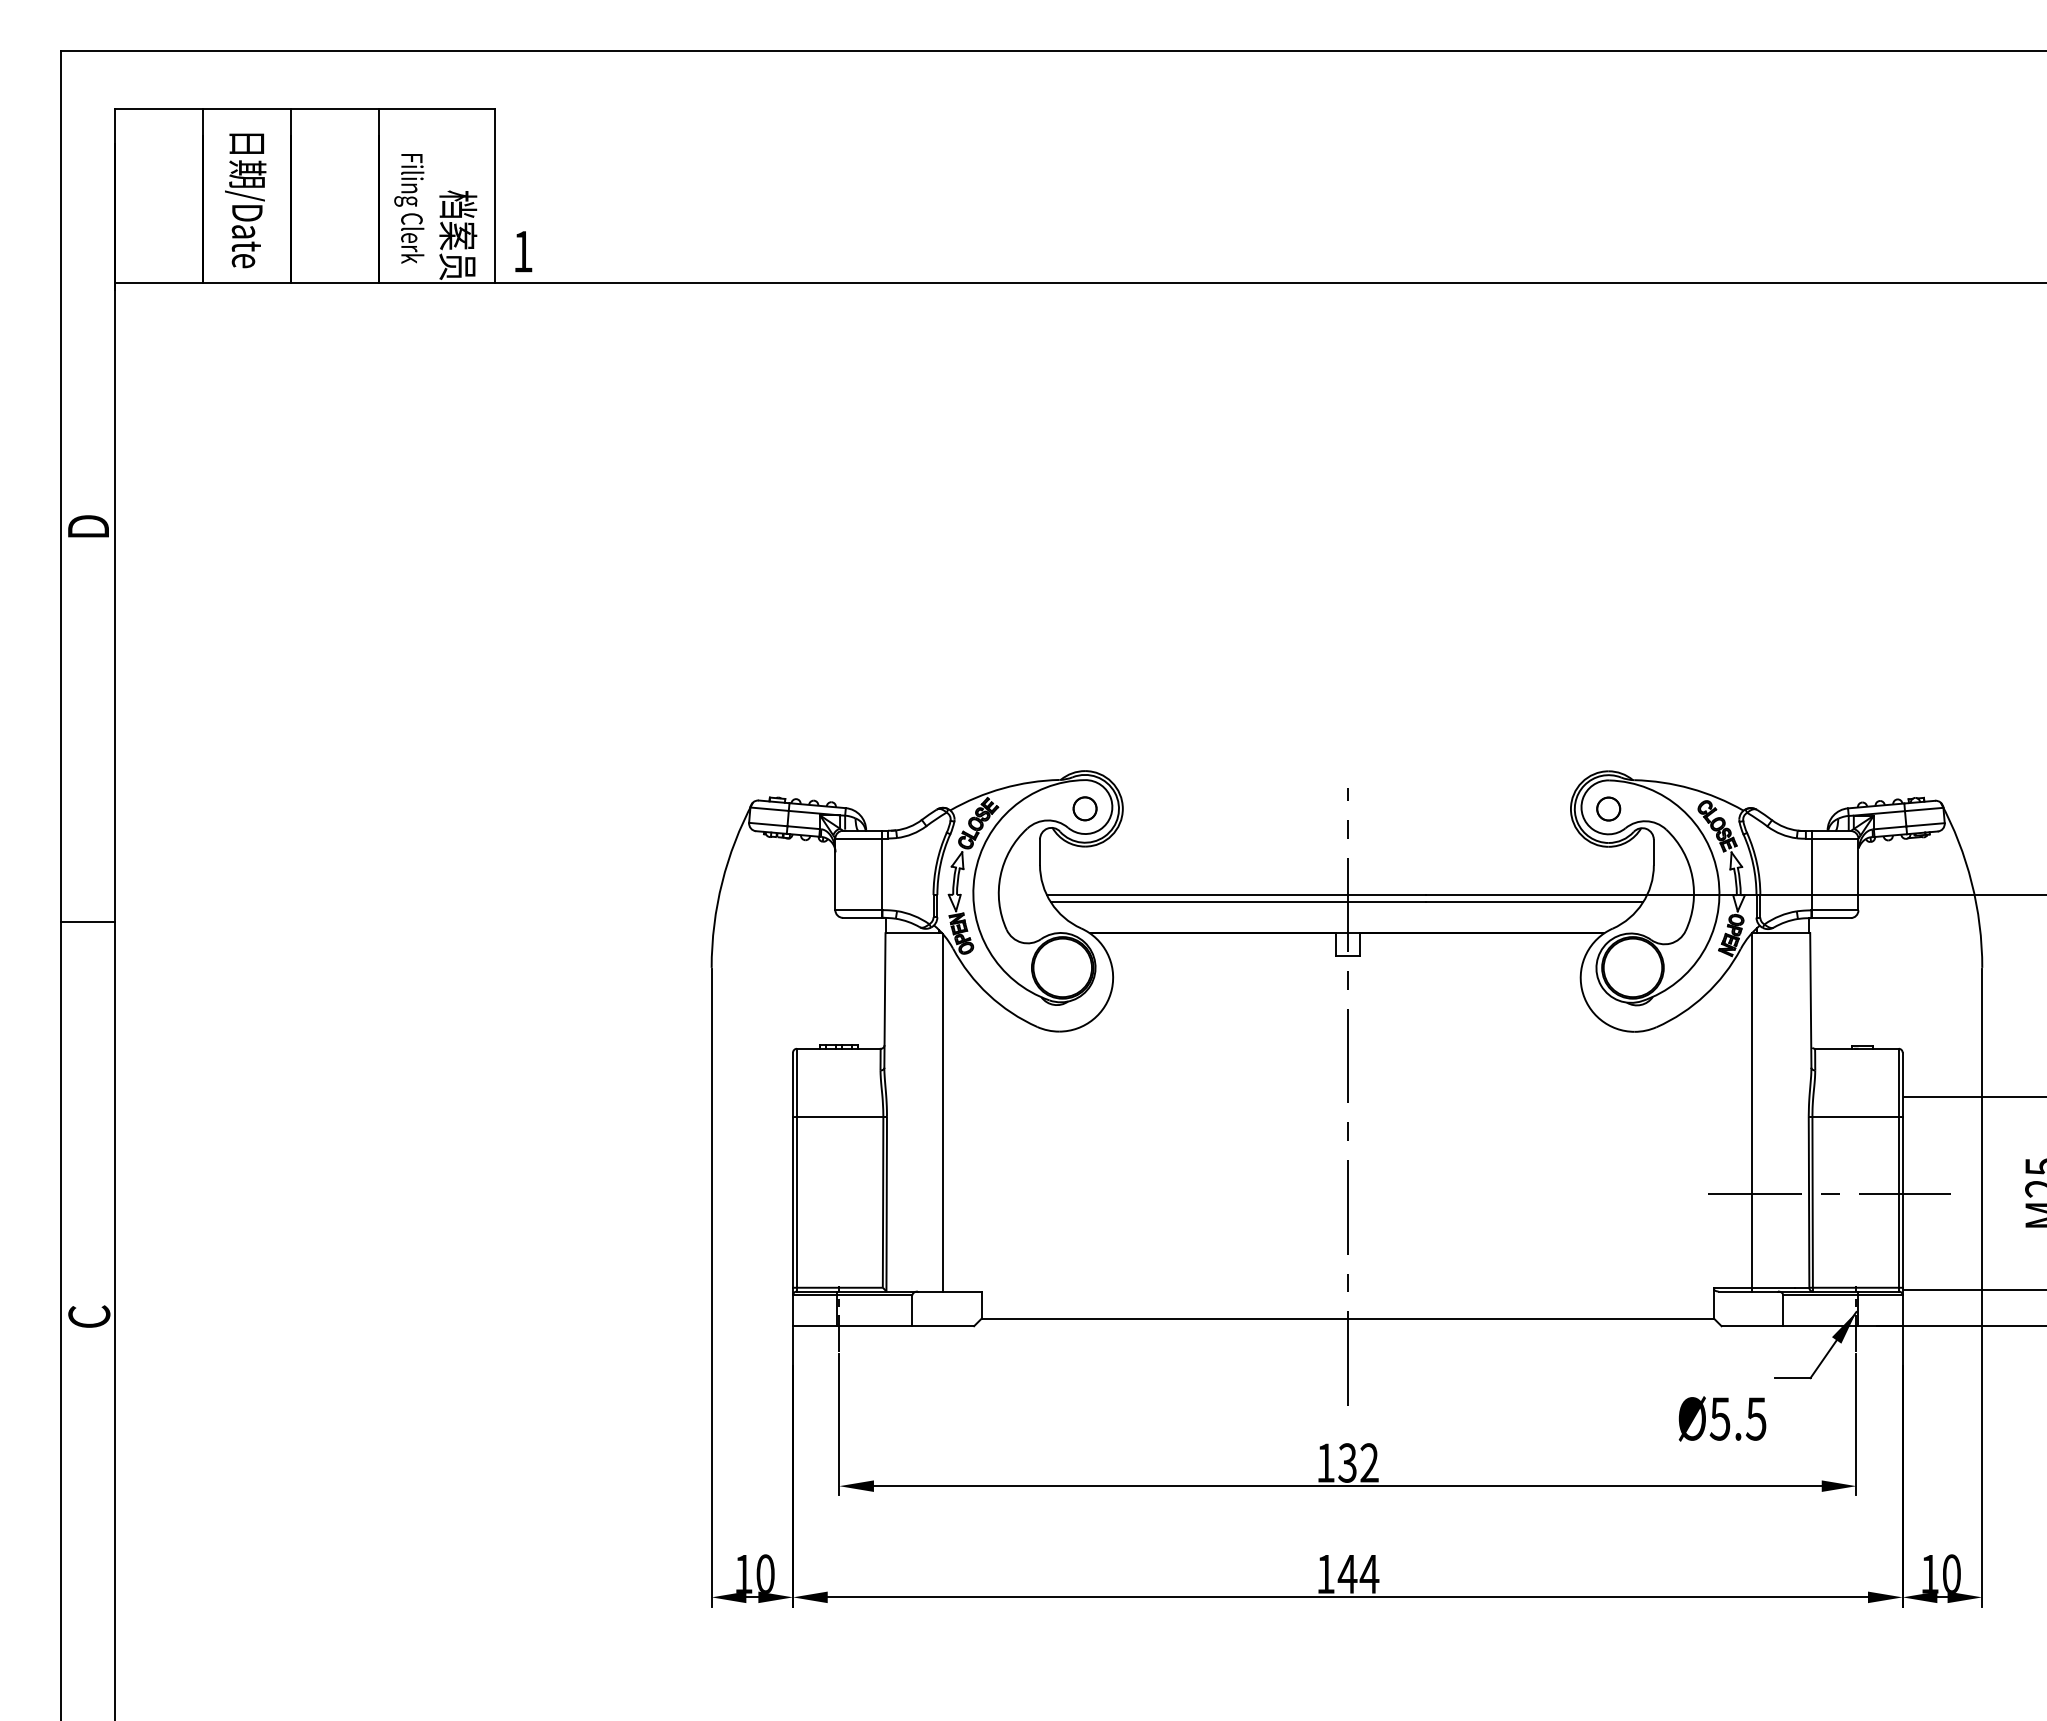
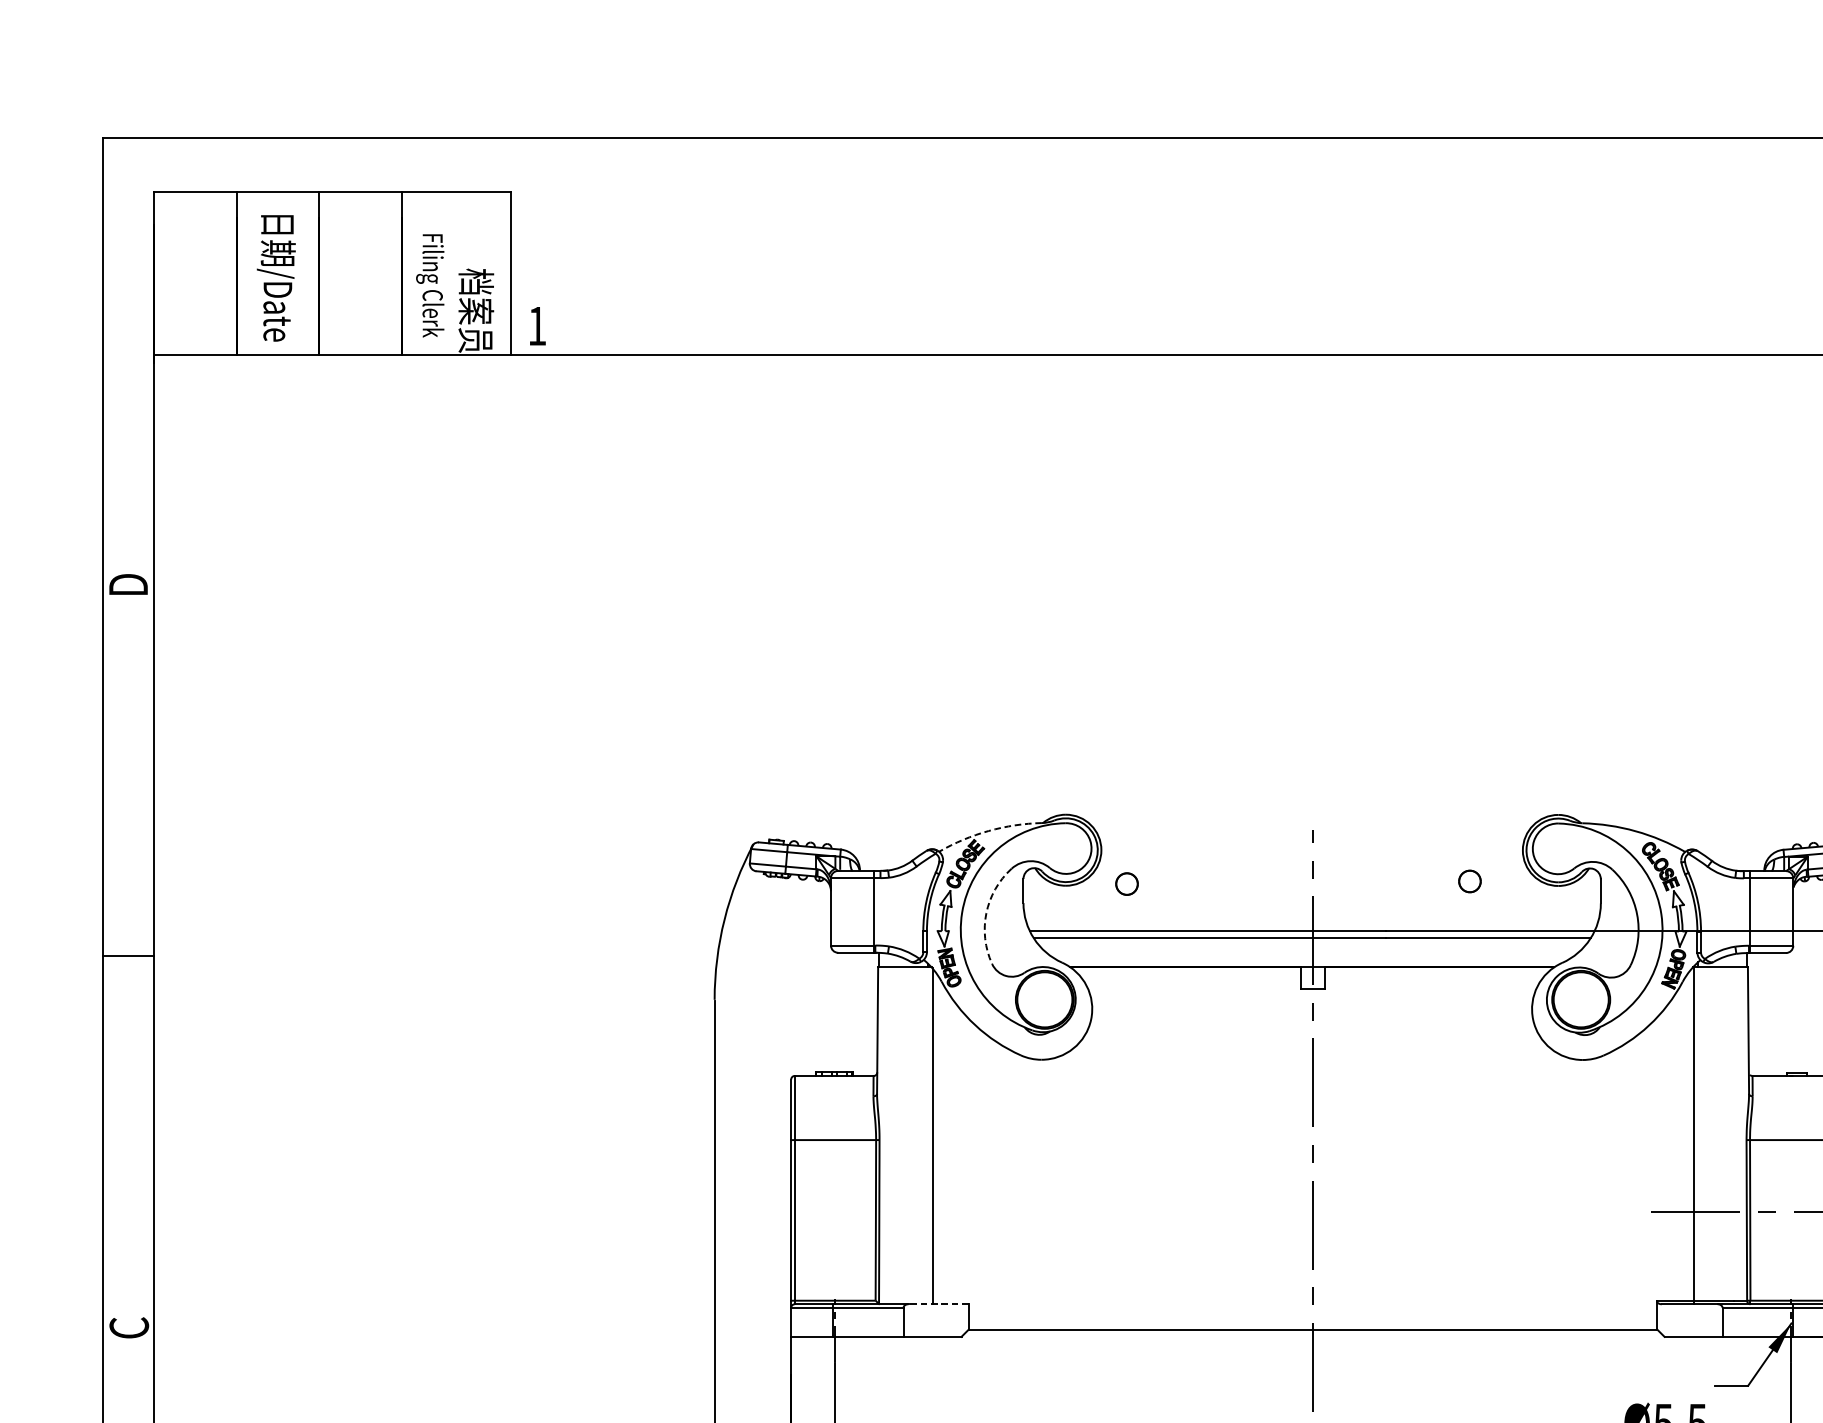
arc: (1003, 788) -> (989, 831), solid -> dashed
part: (1084, 808) -> (1126, 883), moved
part: (1608, 808) -> (1469, 880), moved
arc: (1000, 875) -> (986, 912), solid -> dashed
line: (949, 1291) -> (938, 1304), solid -> dashed

